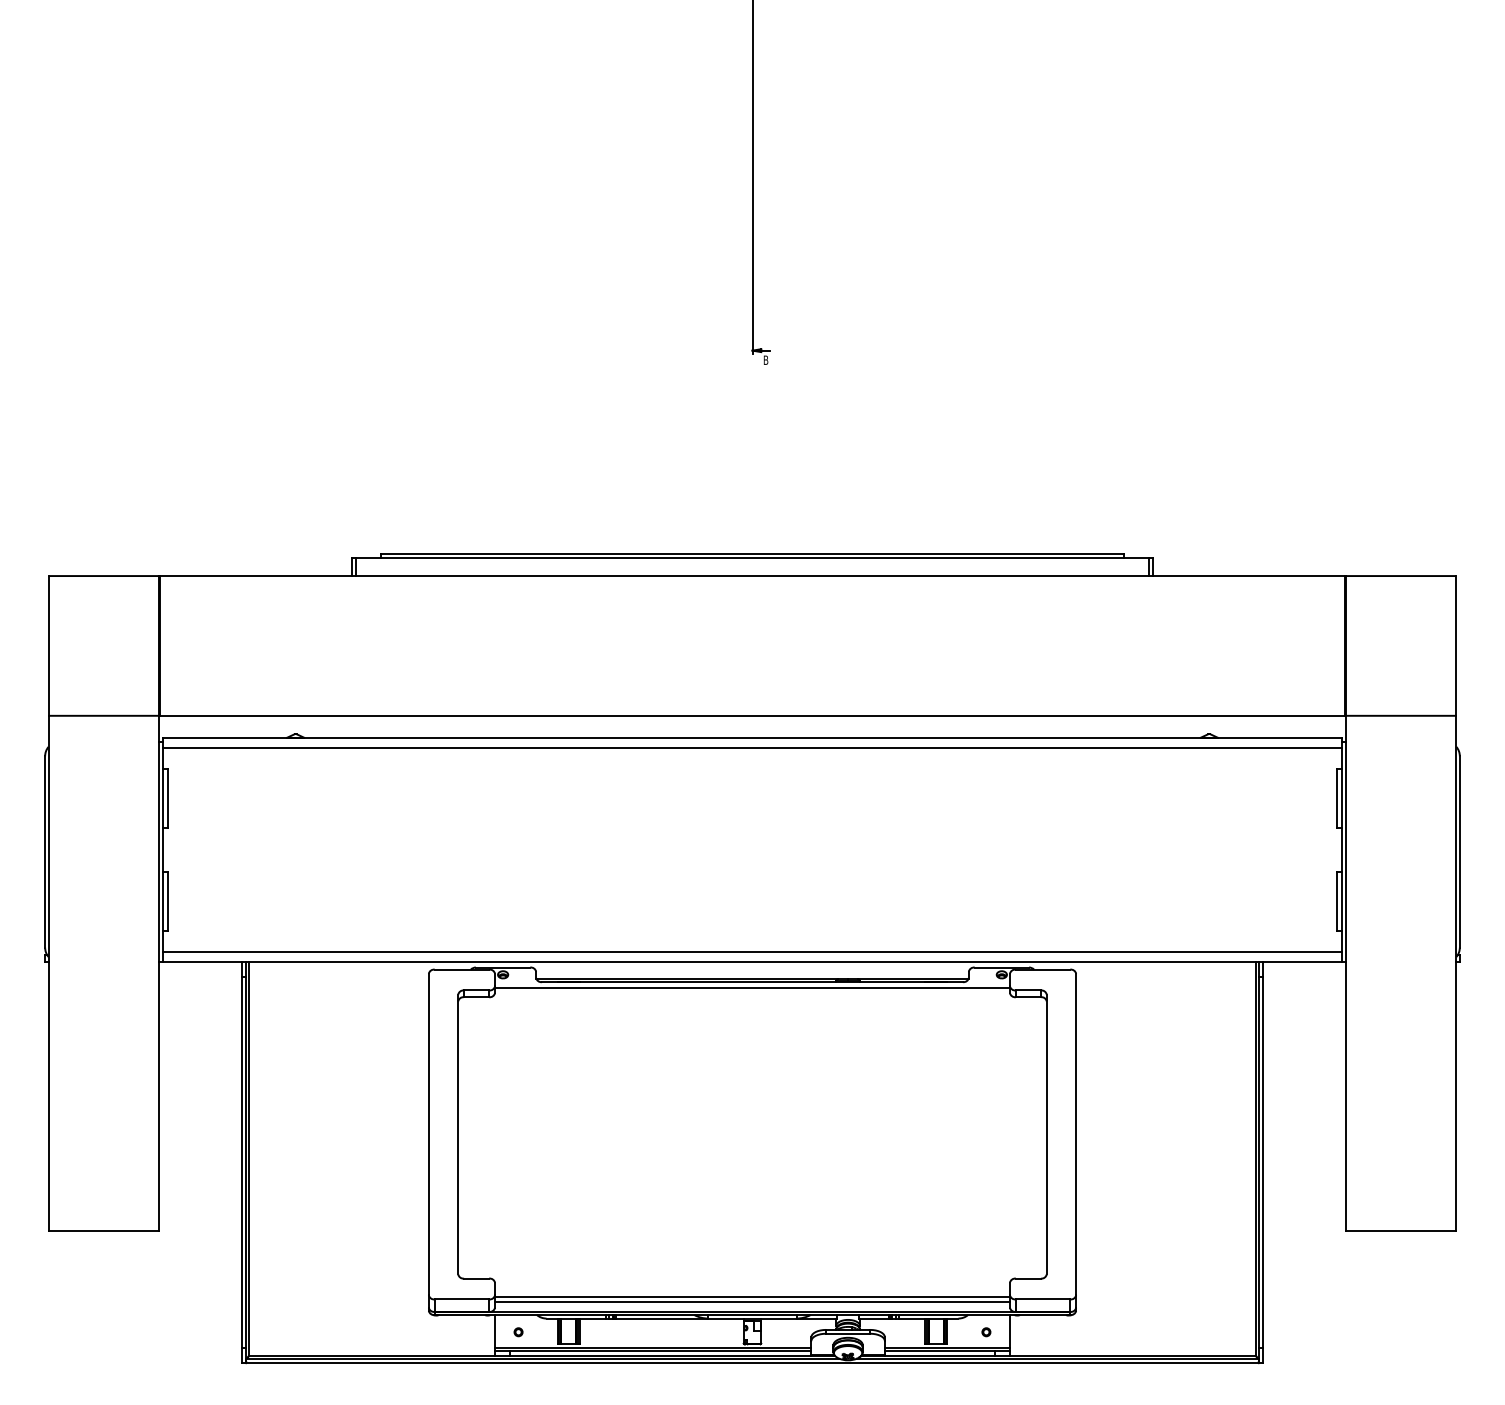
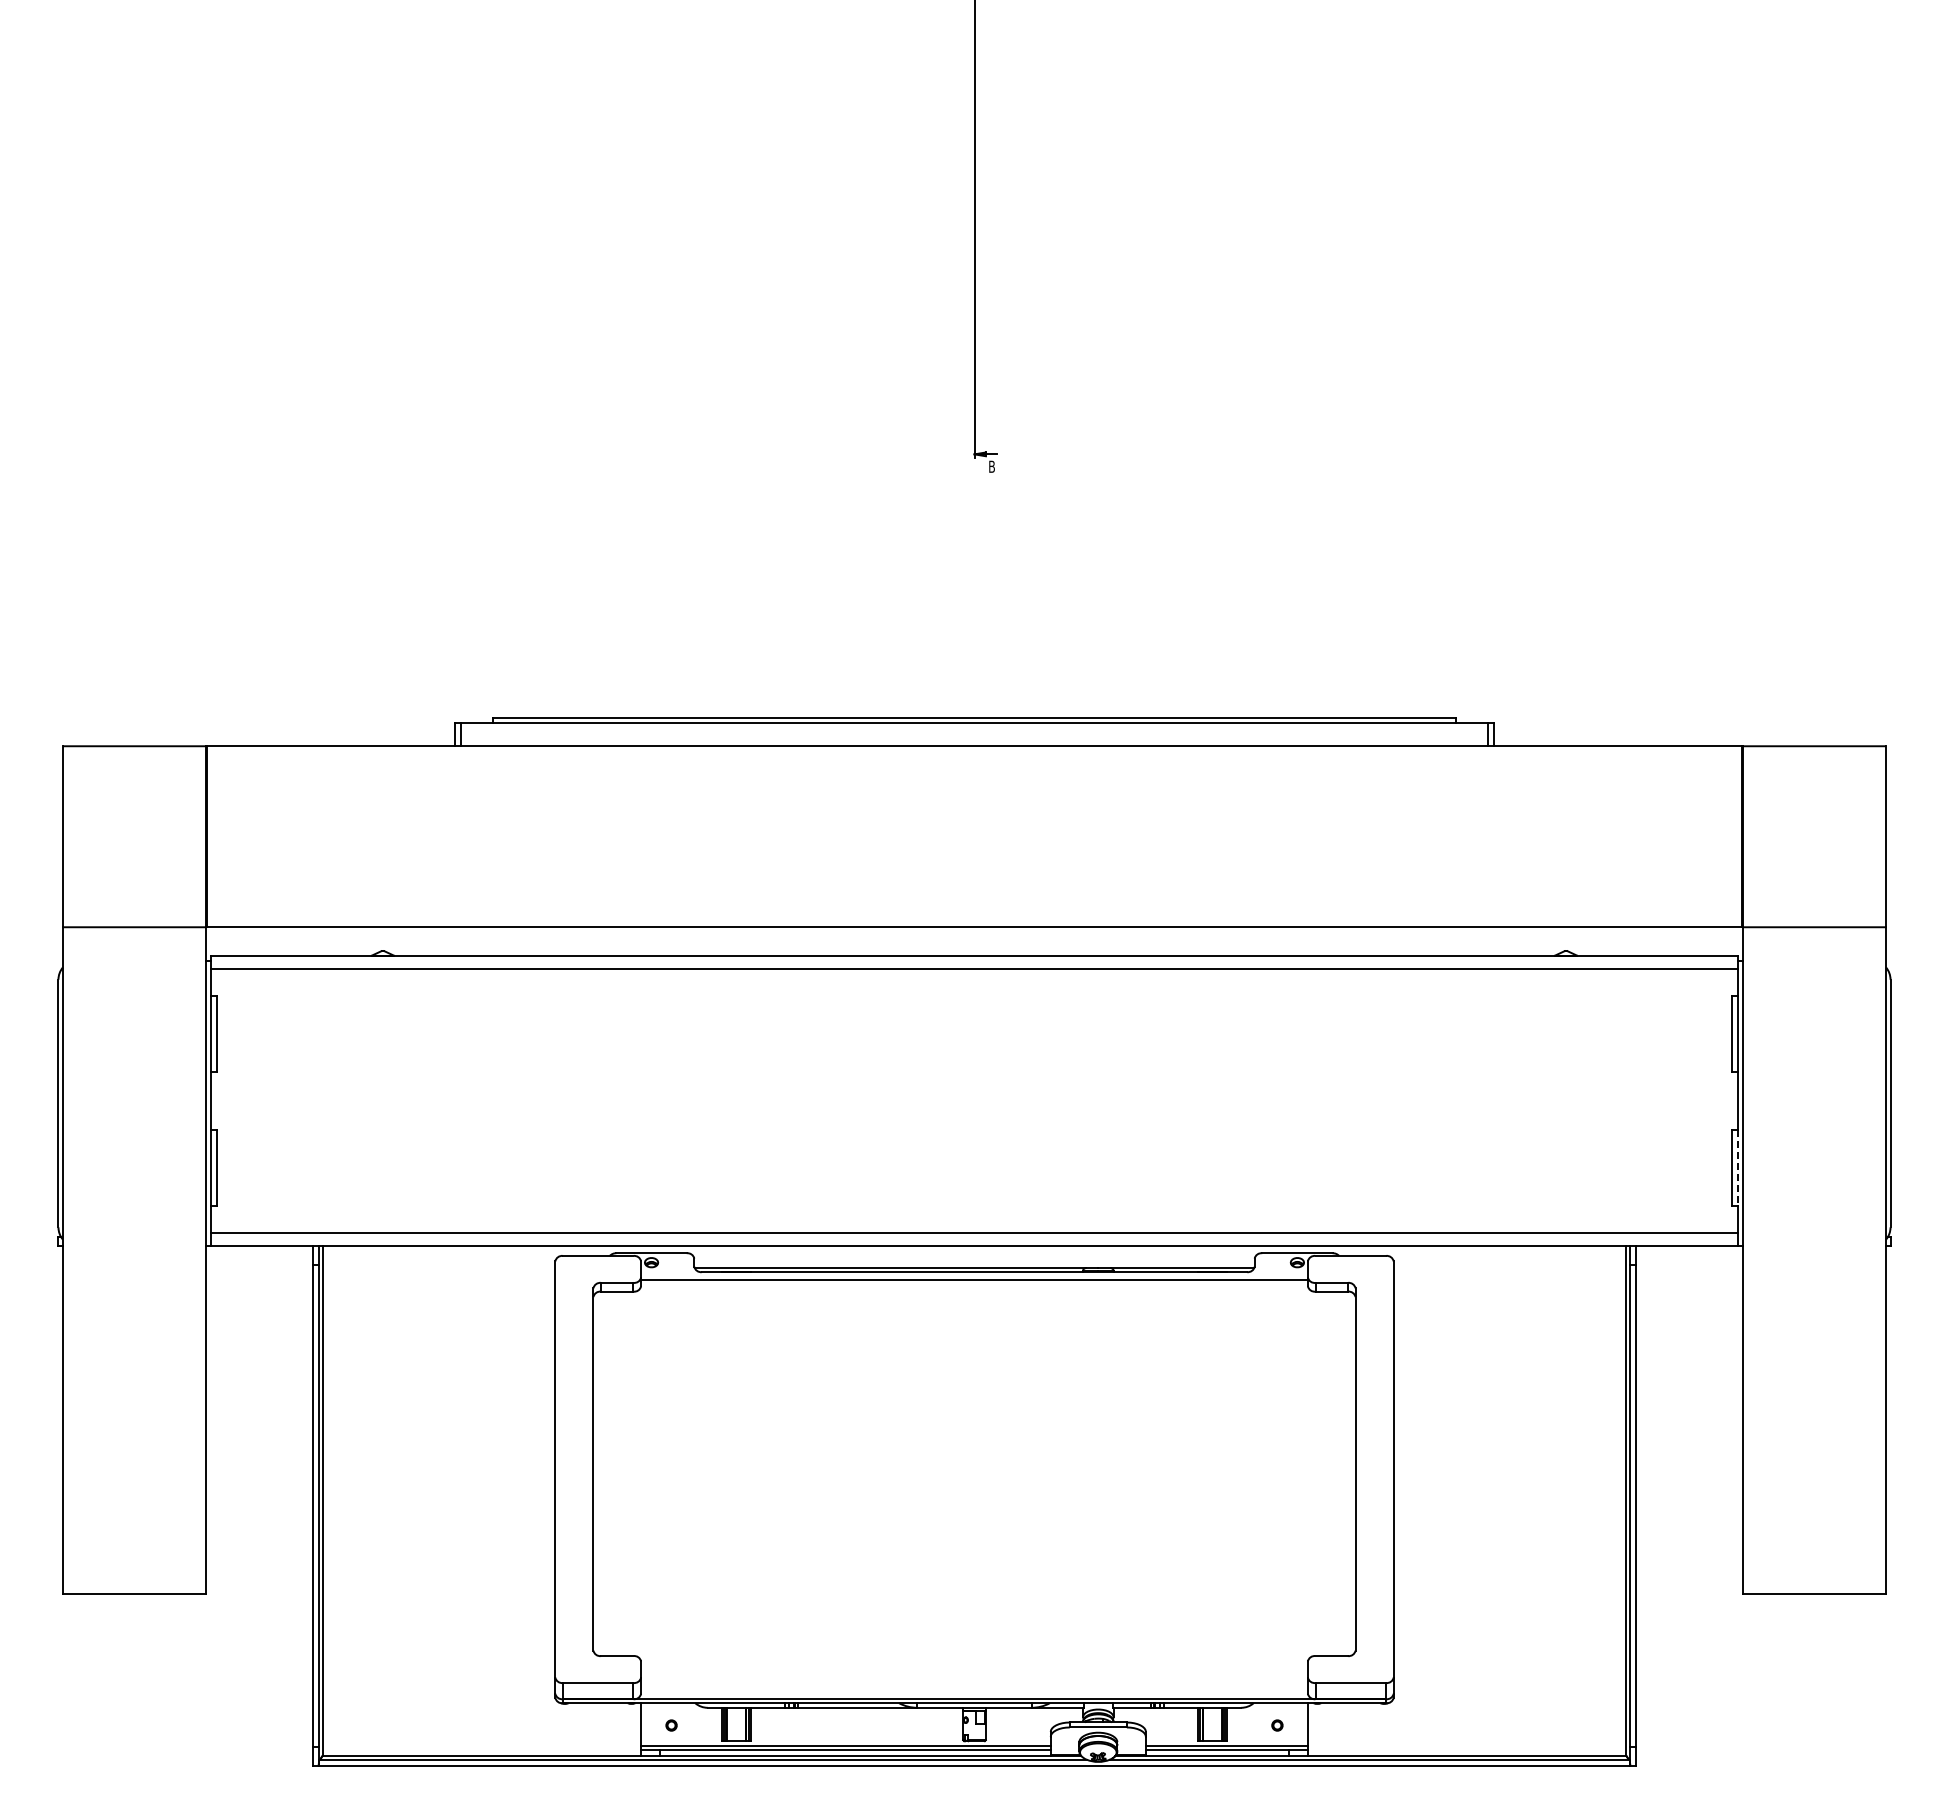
line: (1342, 902) -> (1738, 1168), solid -> dashed
line: (752, 1297) -> (974, 1680), removed
line: (752, 1301) -> (974, 1685), removed

